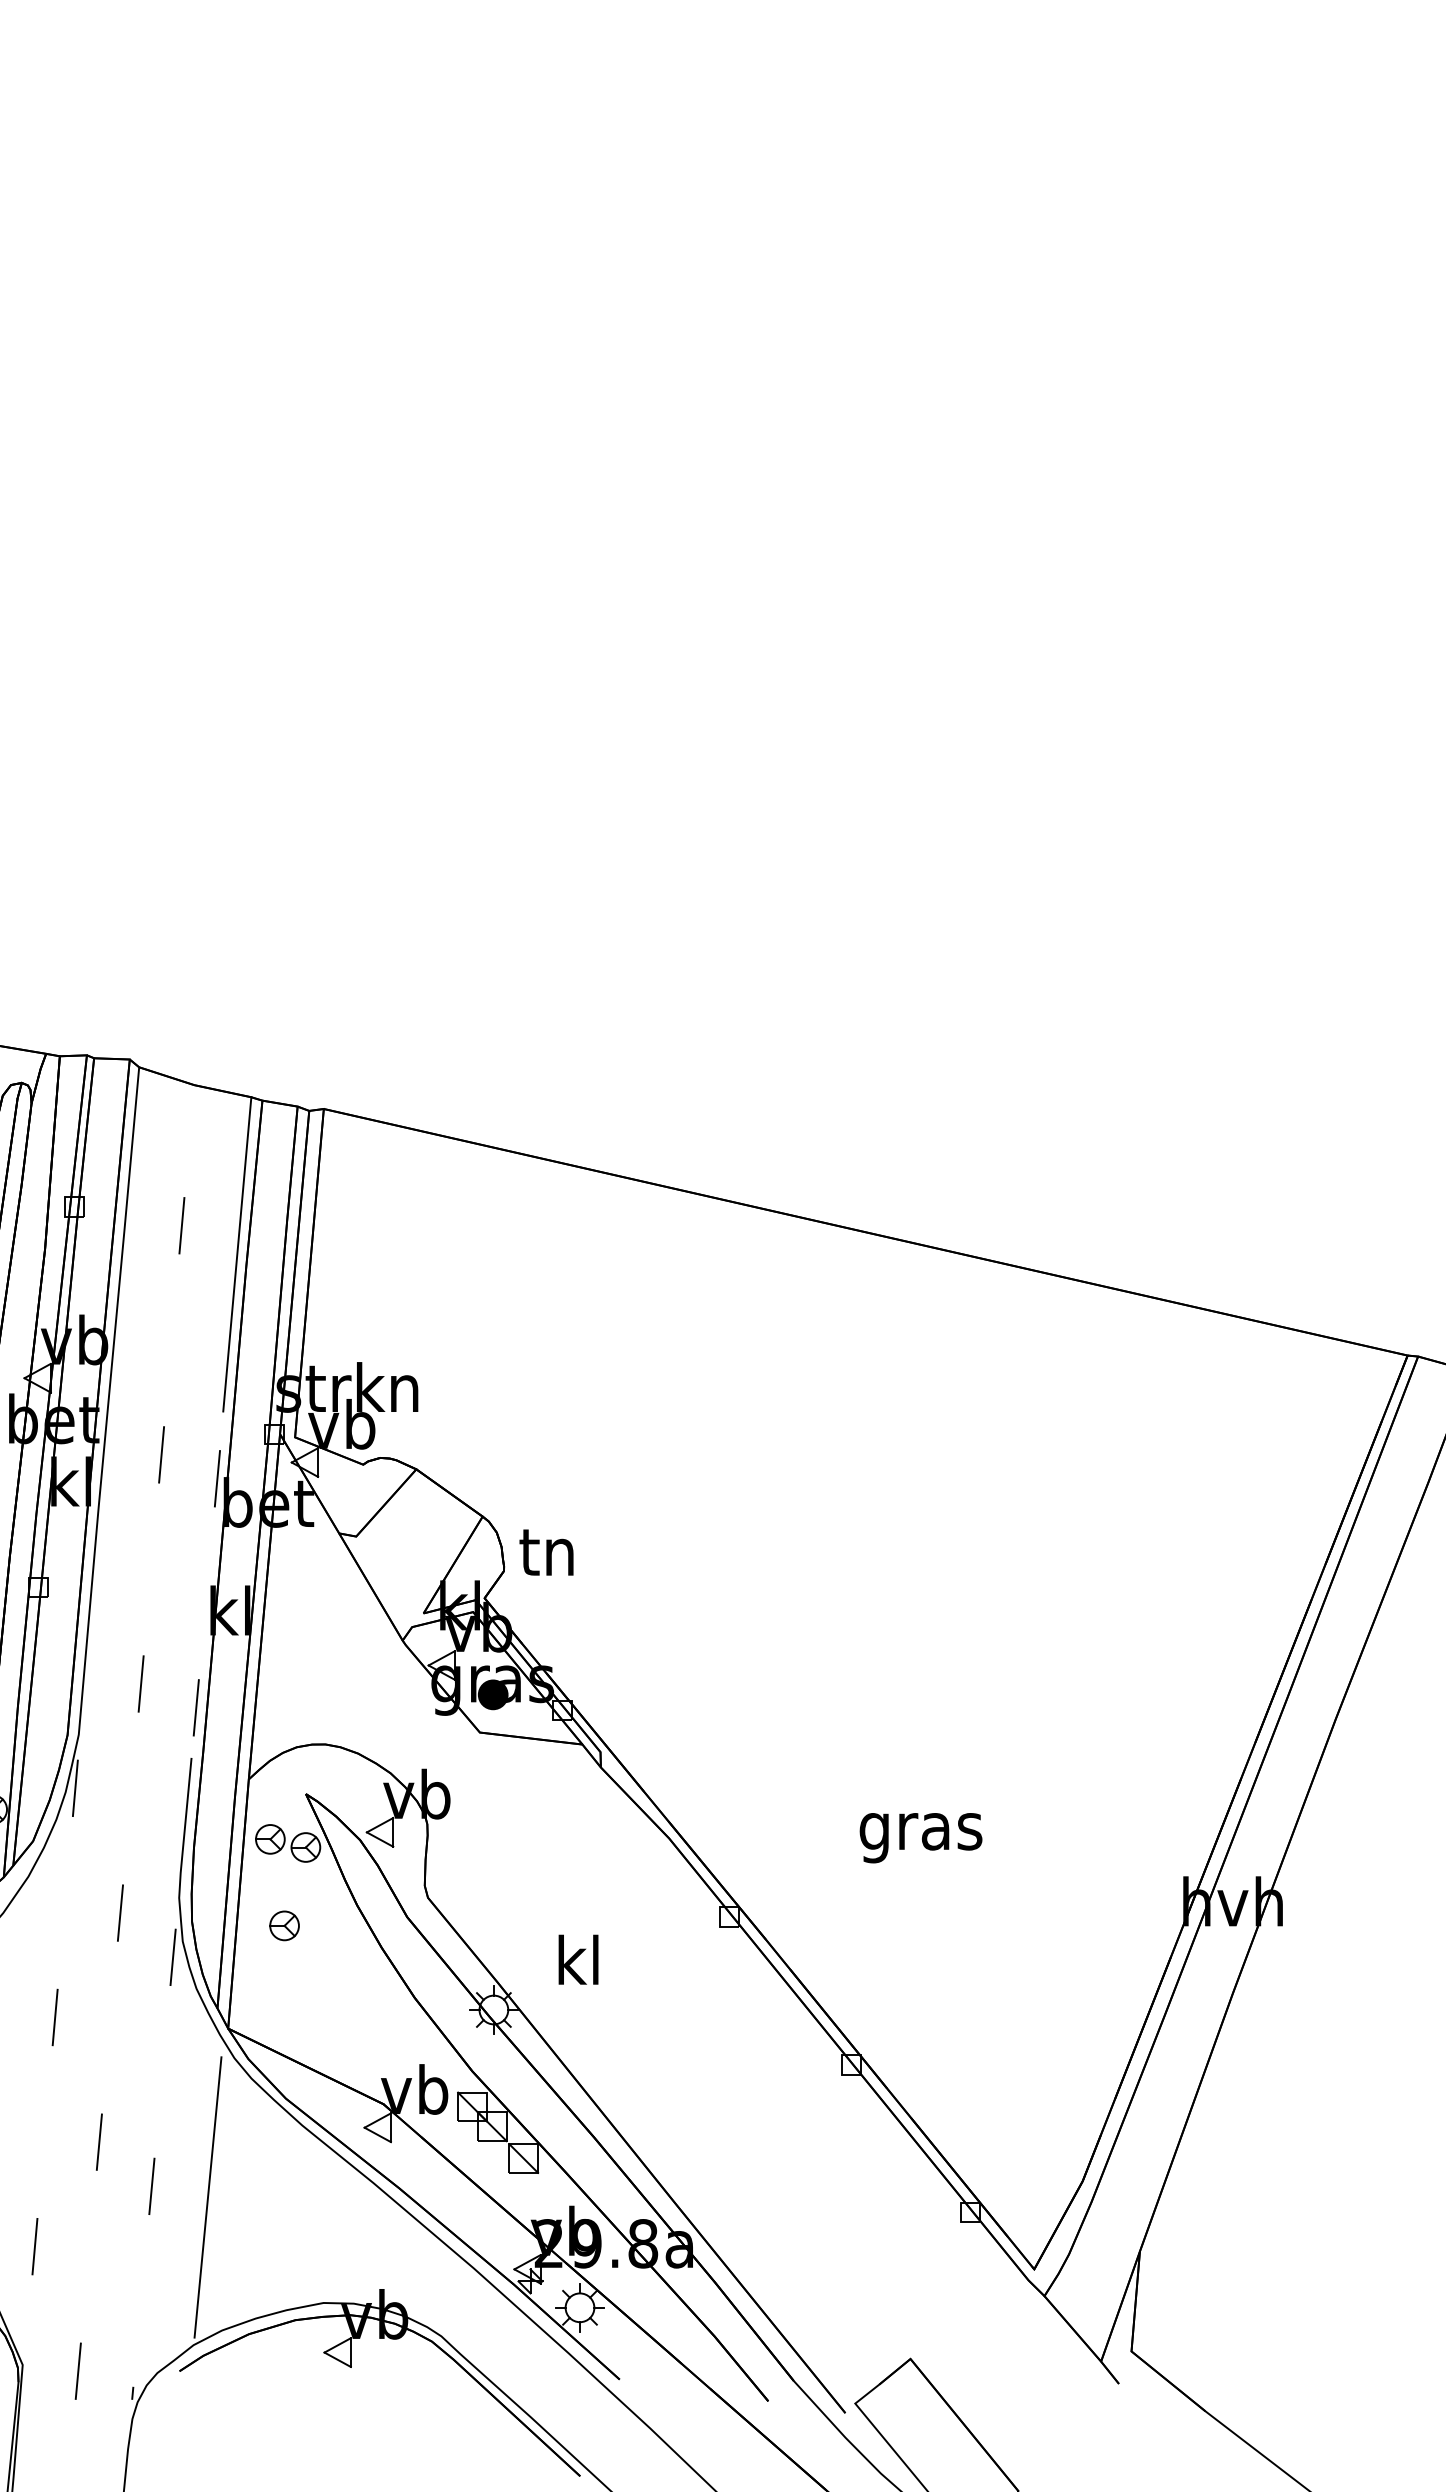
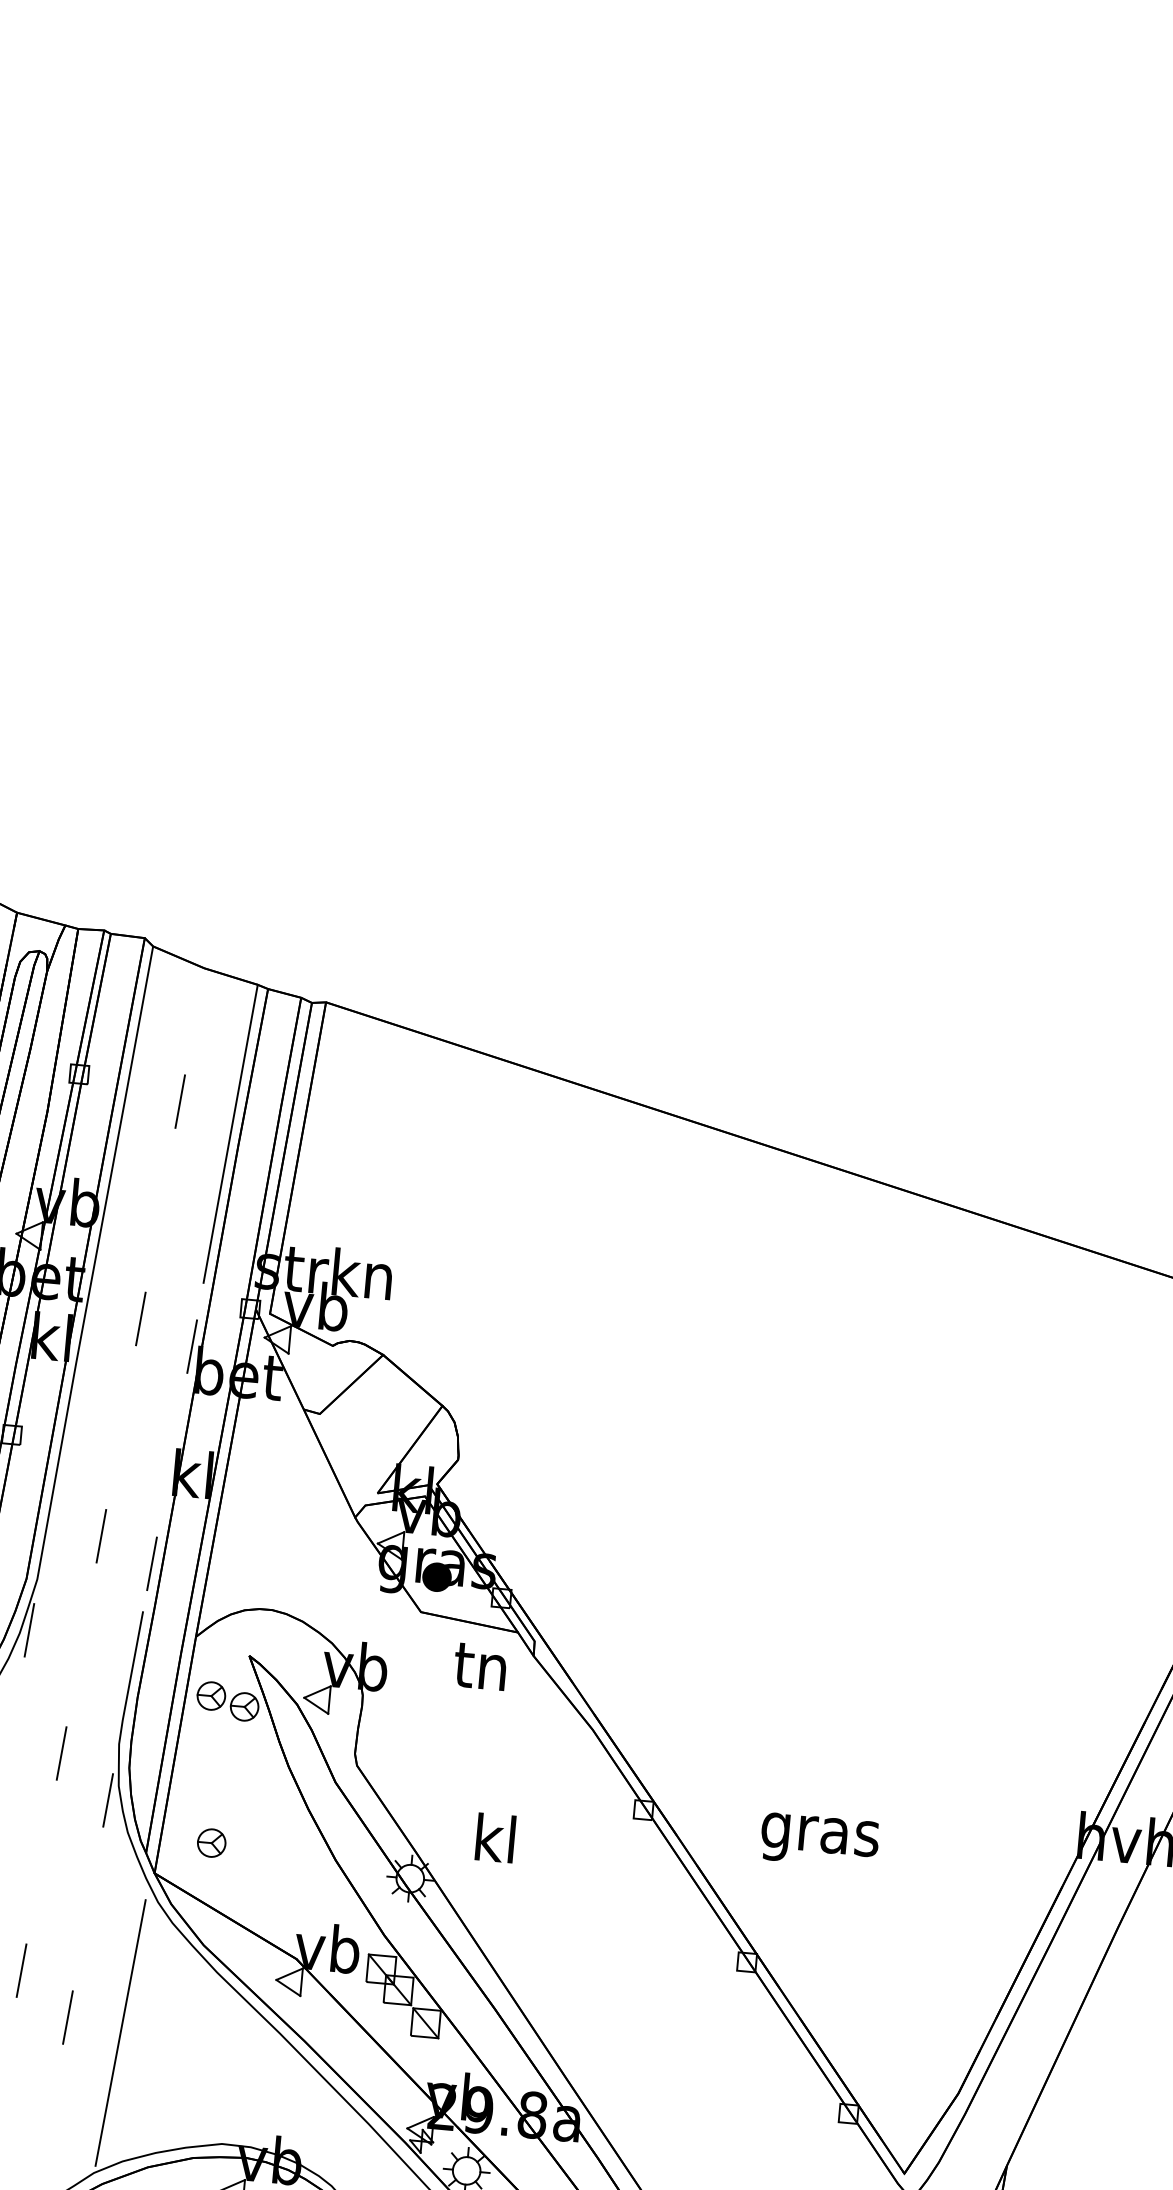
text: (546, 1552) -> (480, 1666), moved
text: (920, 1838) -> (819, 1841), moved
part: (284, 1925) -> (211, 1842), moved

